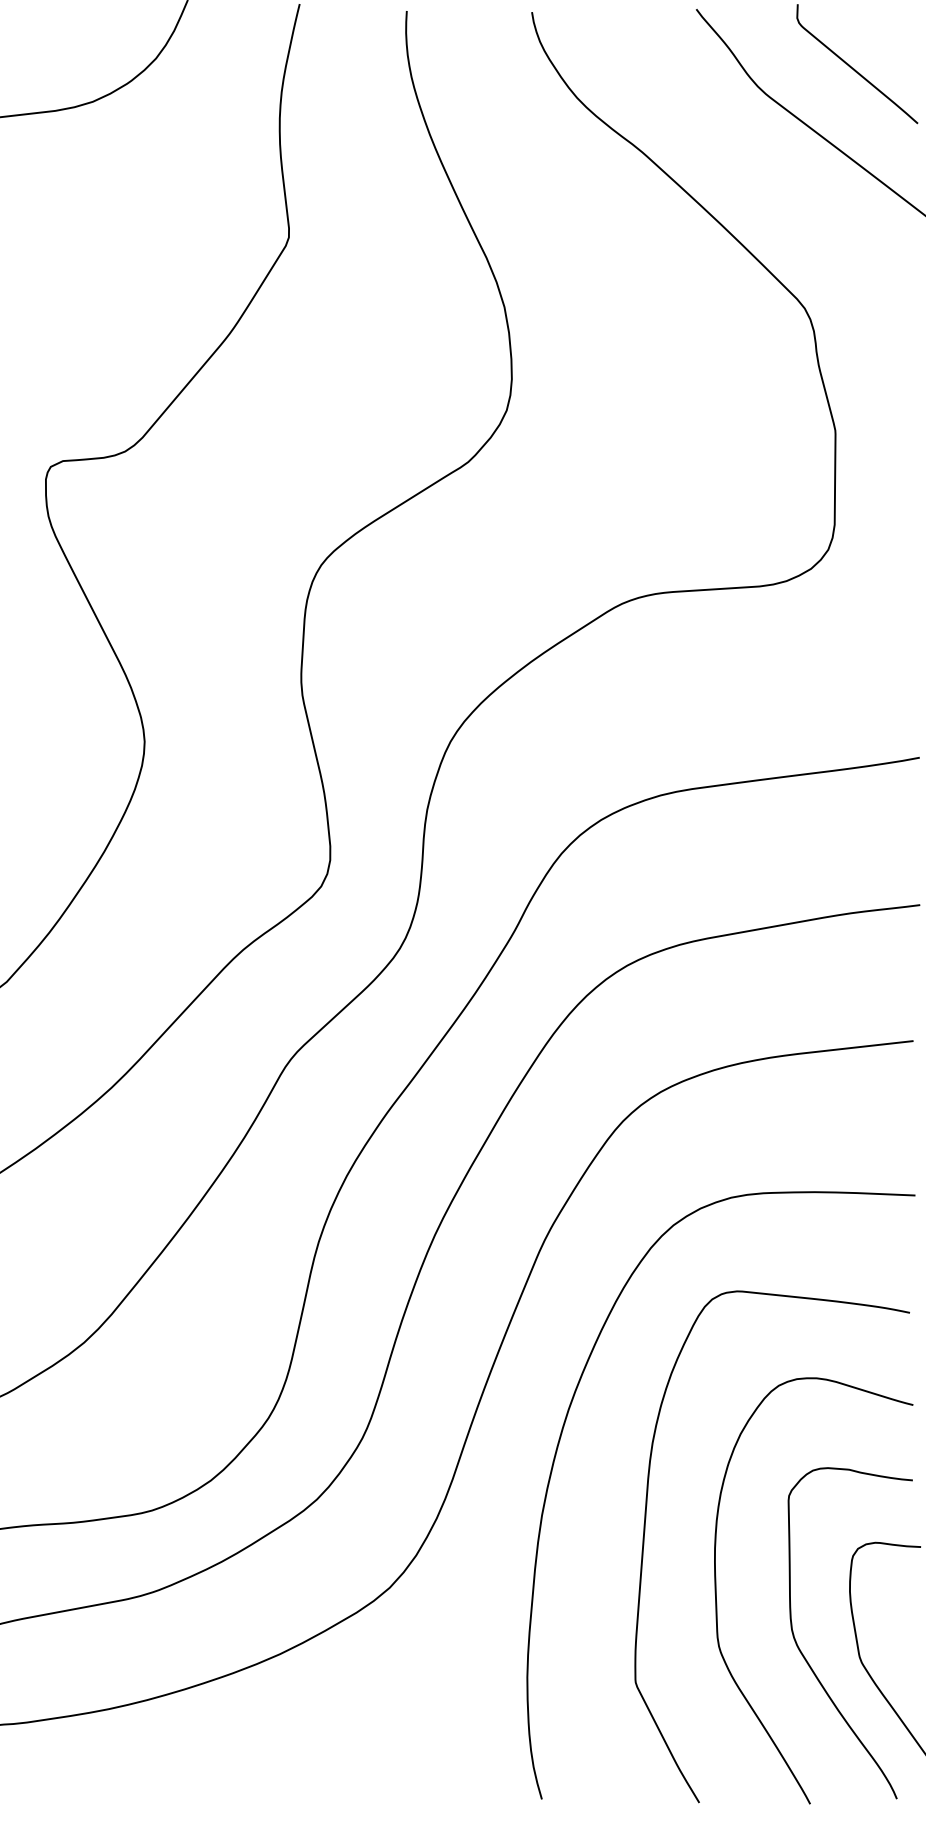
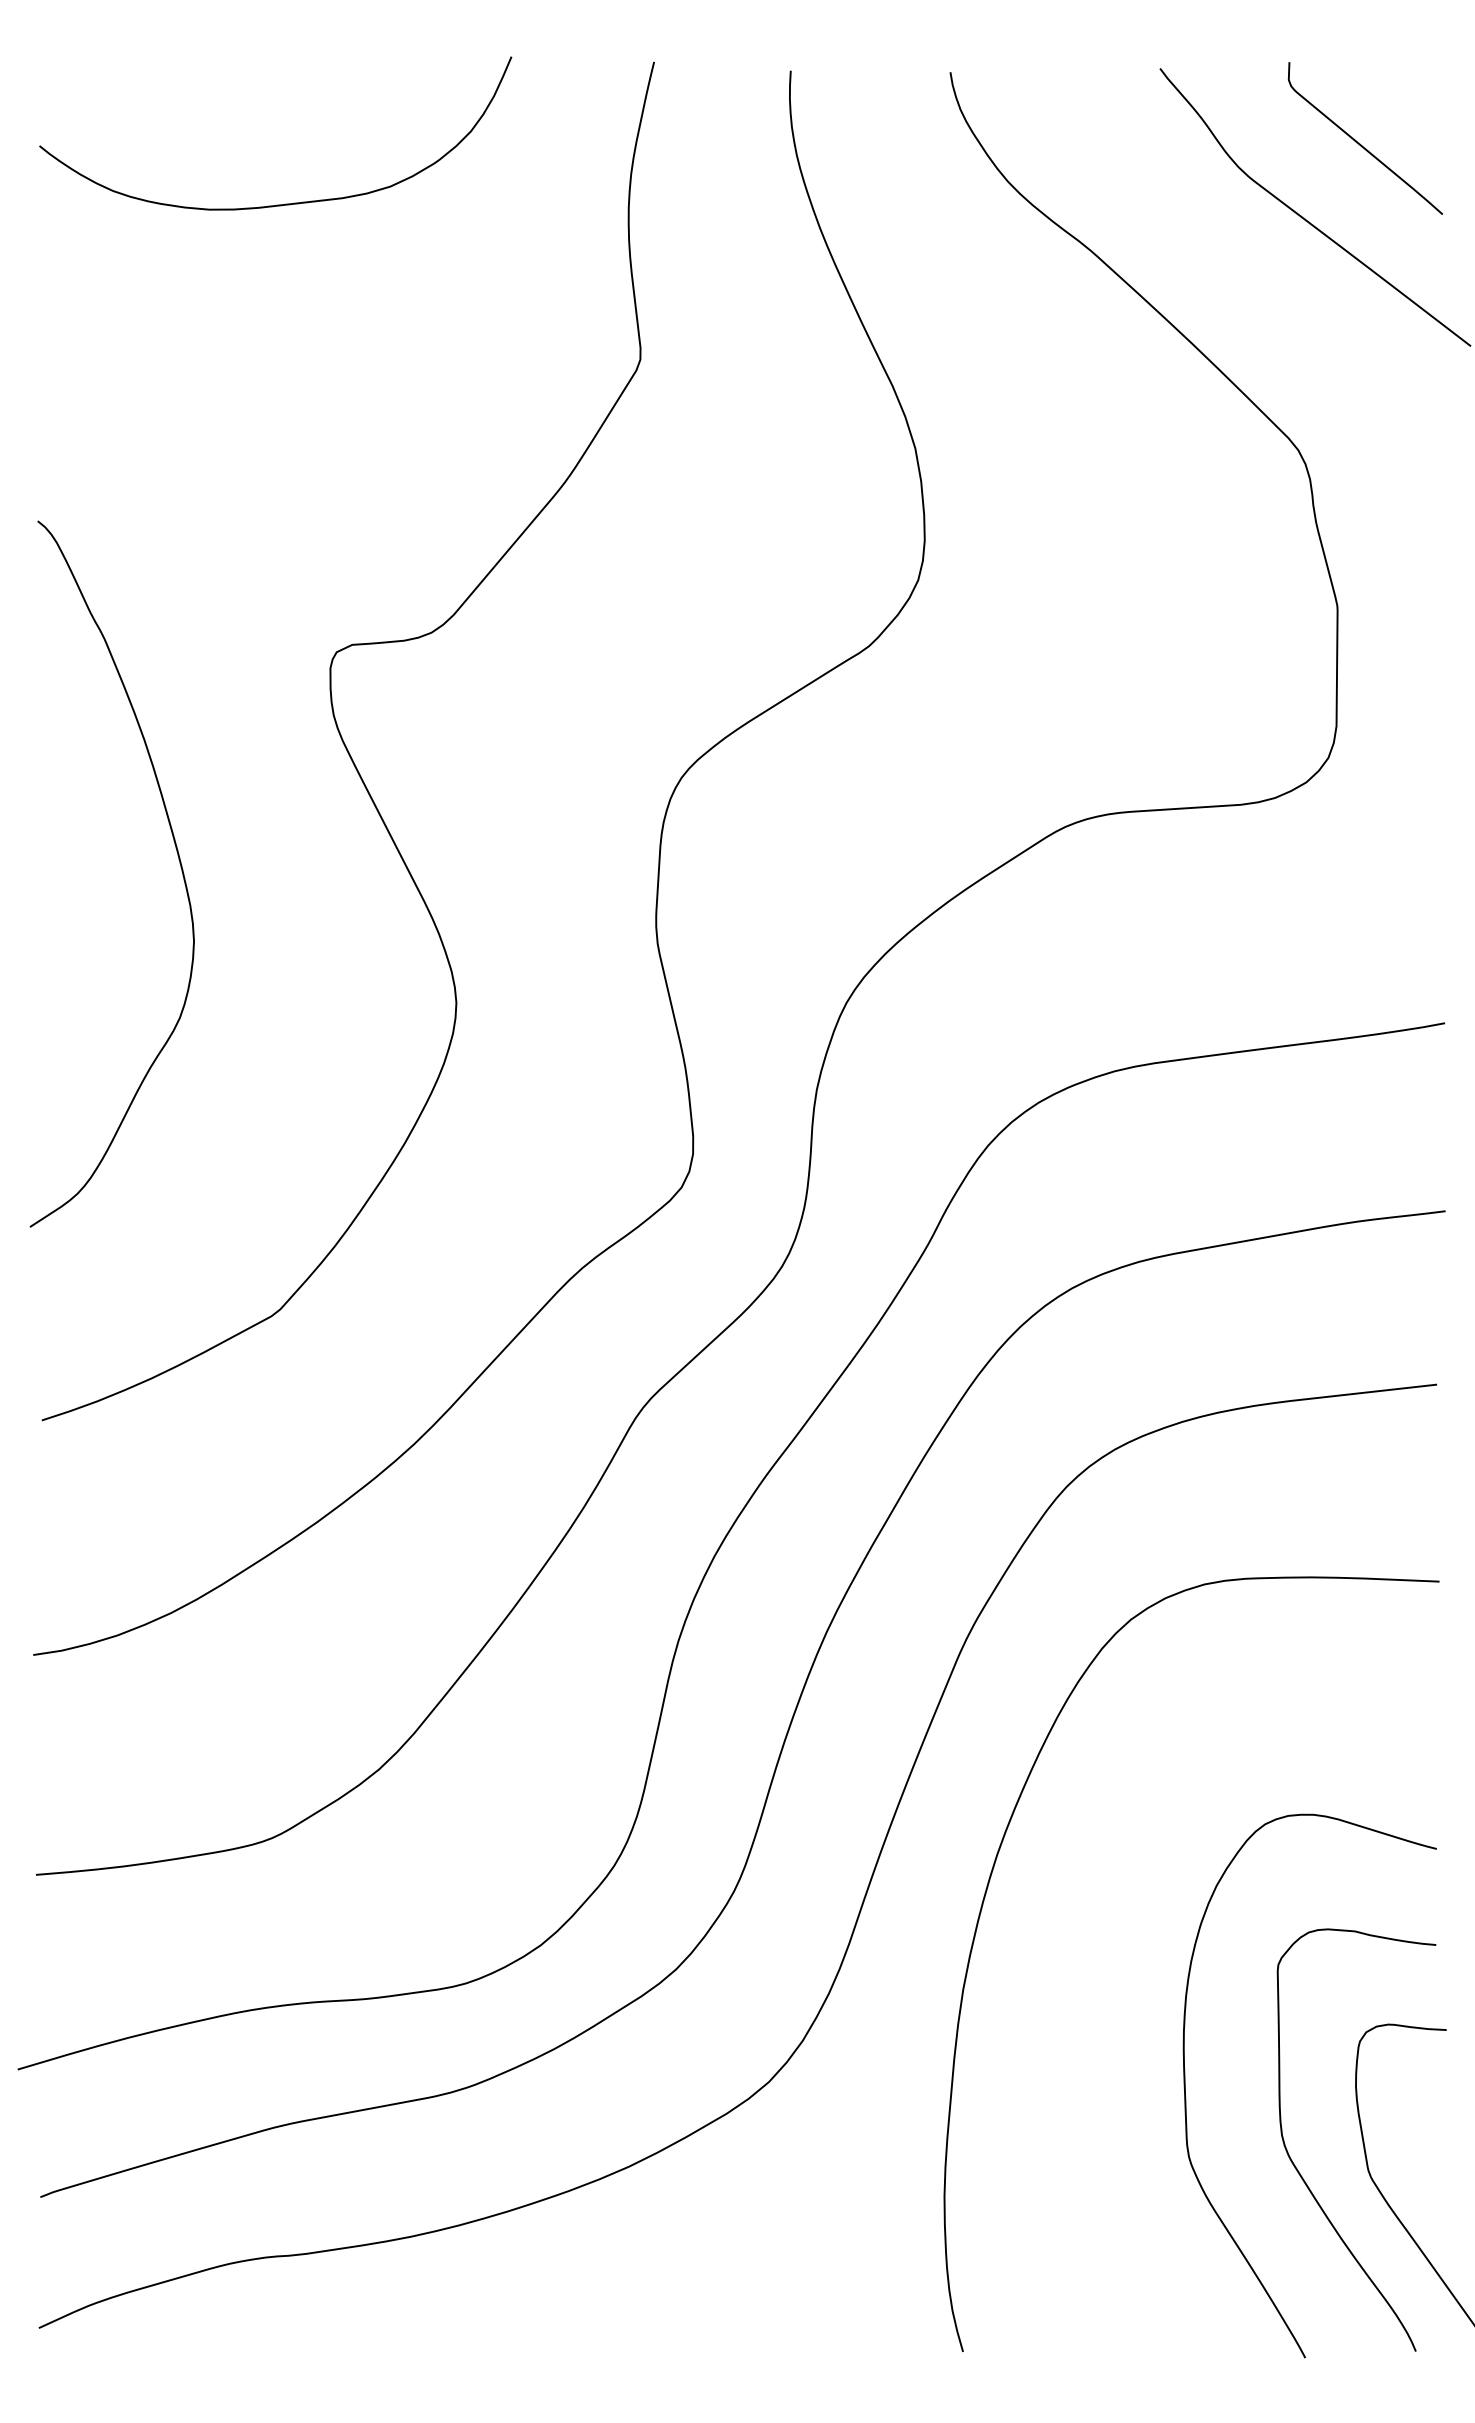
curve: (644, 1535) -> (1094, 2015), removed

